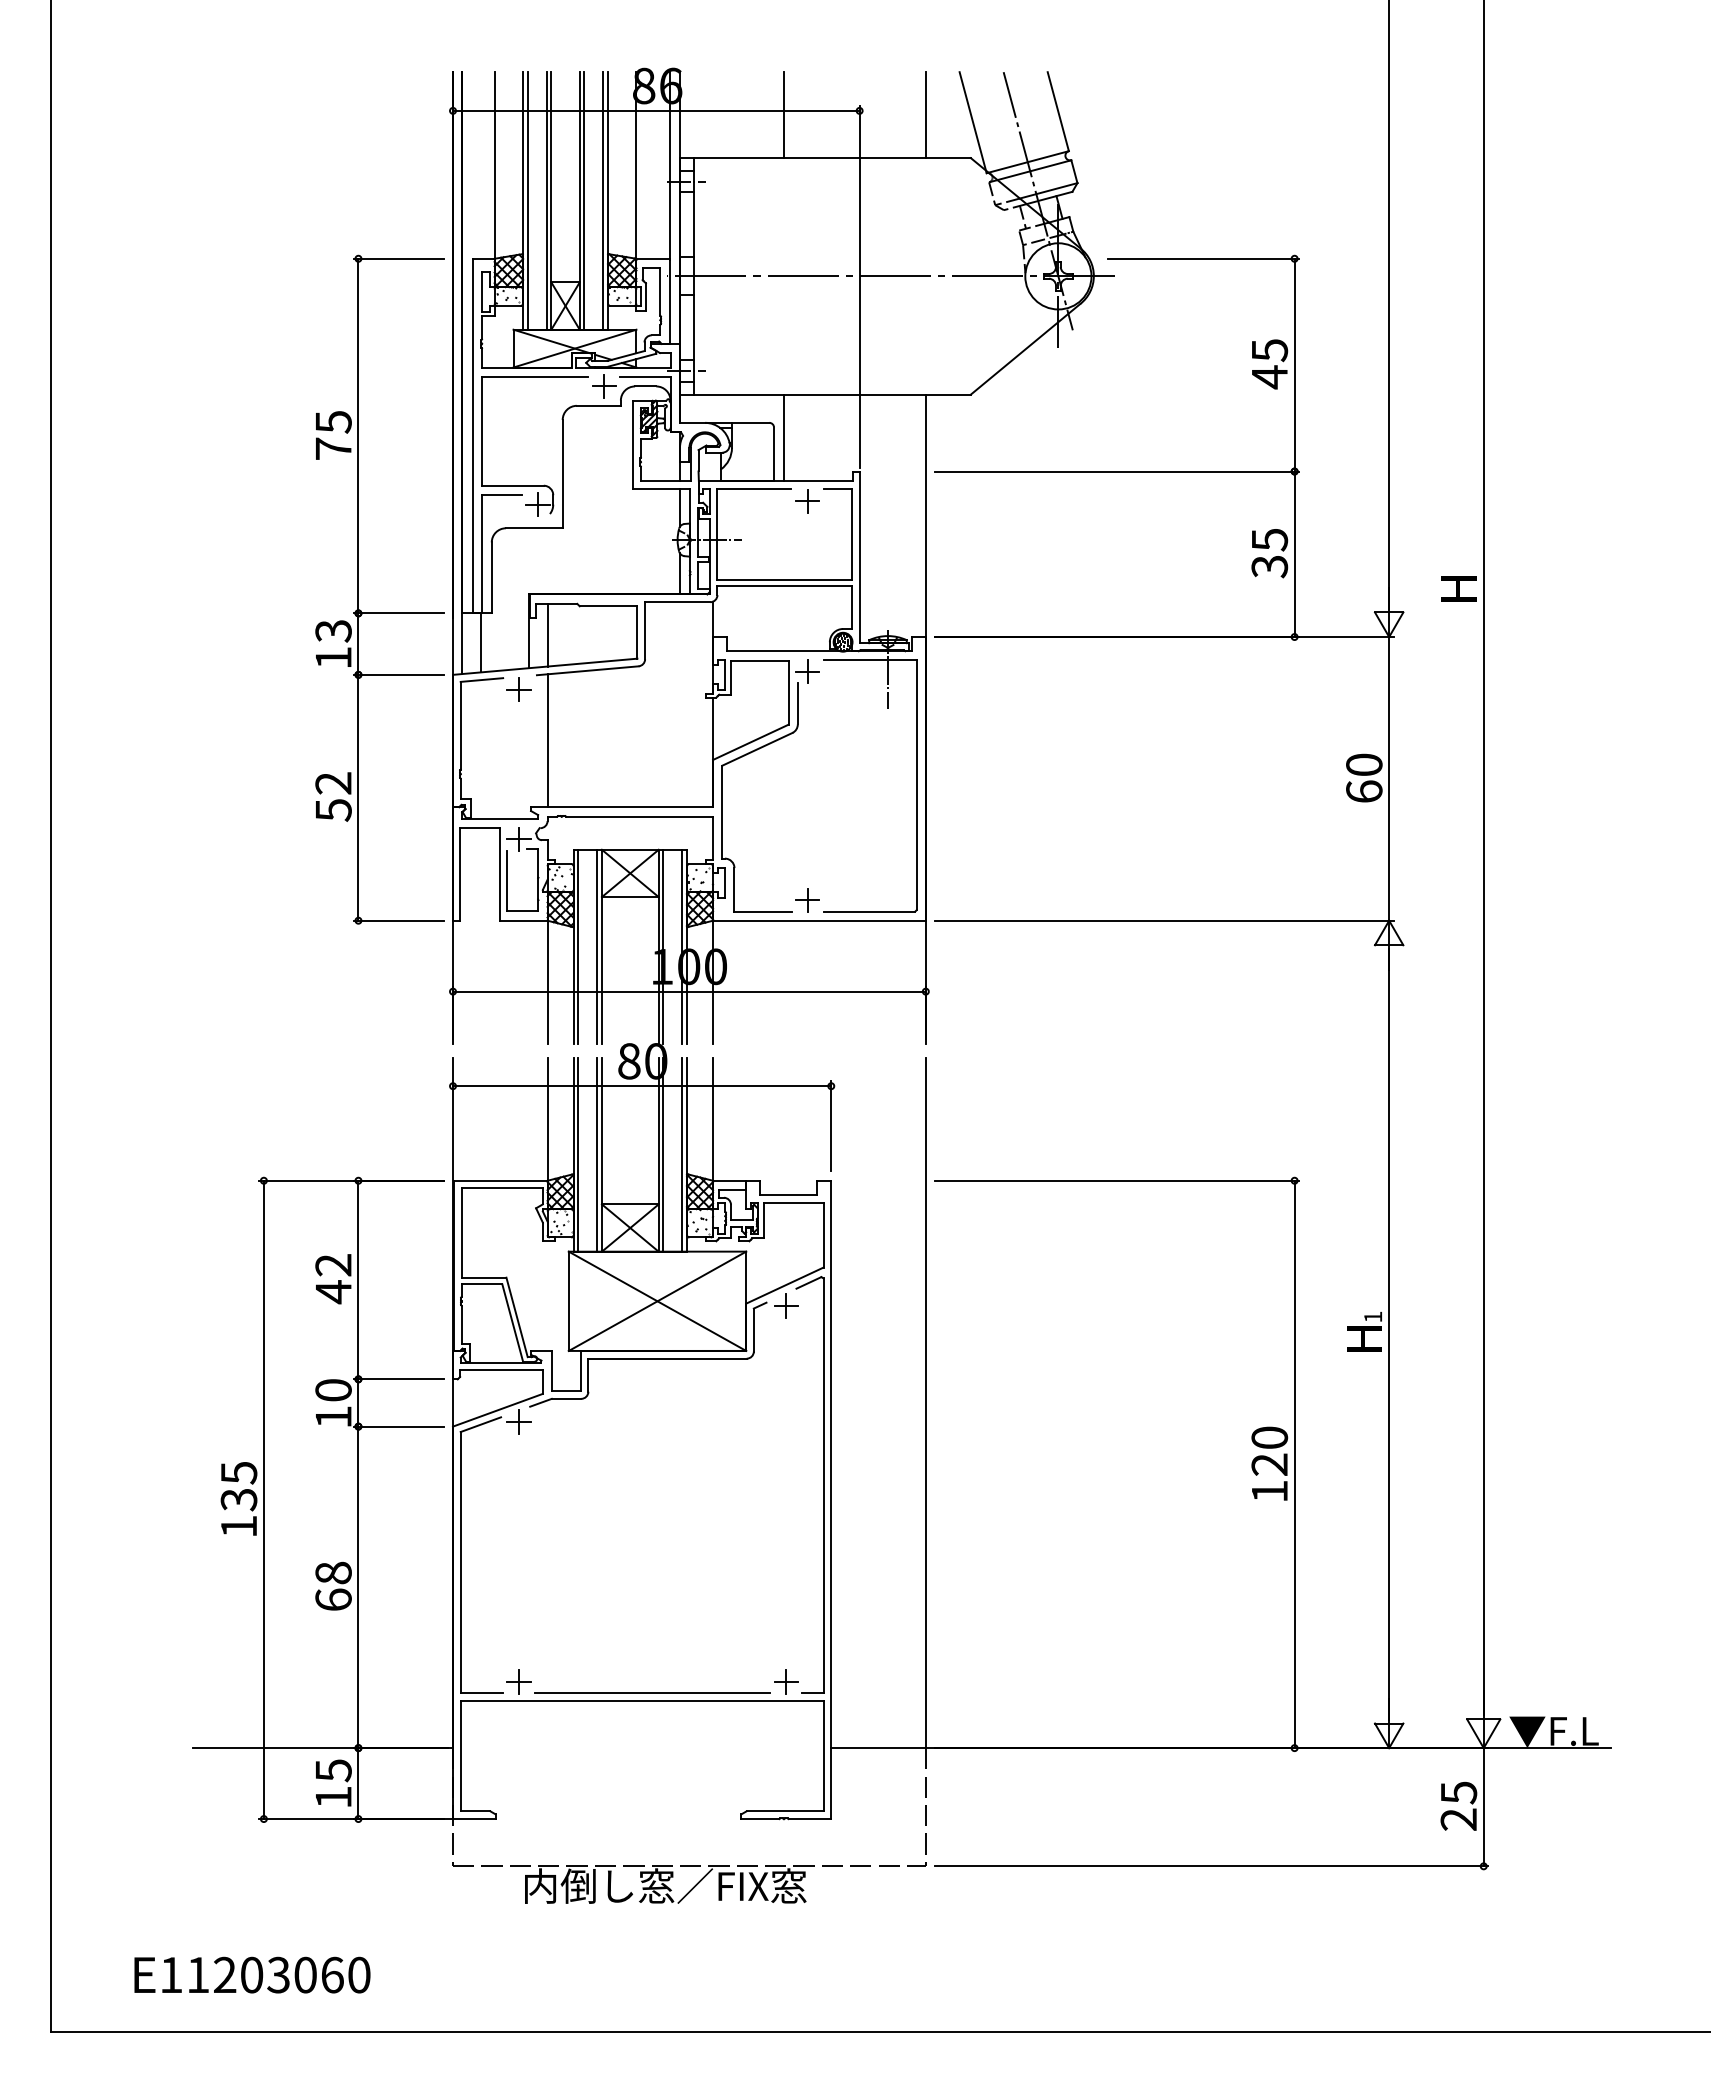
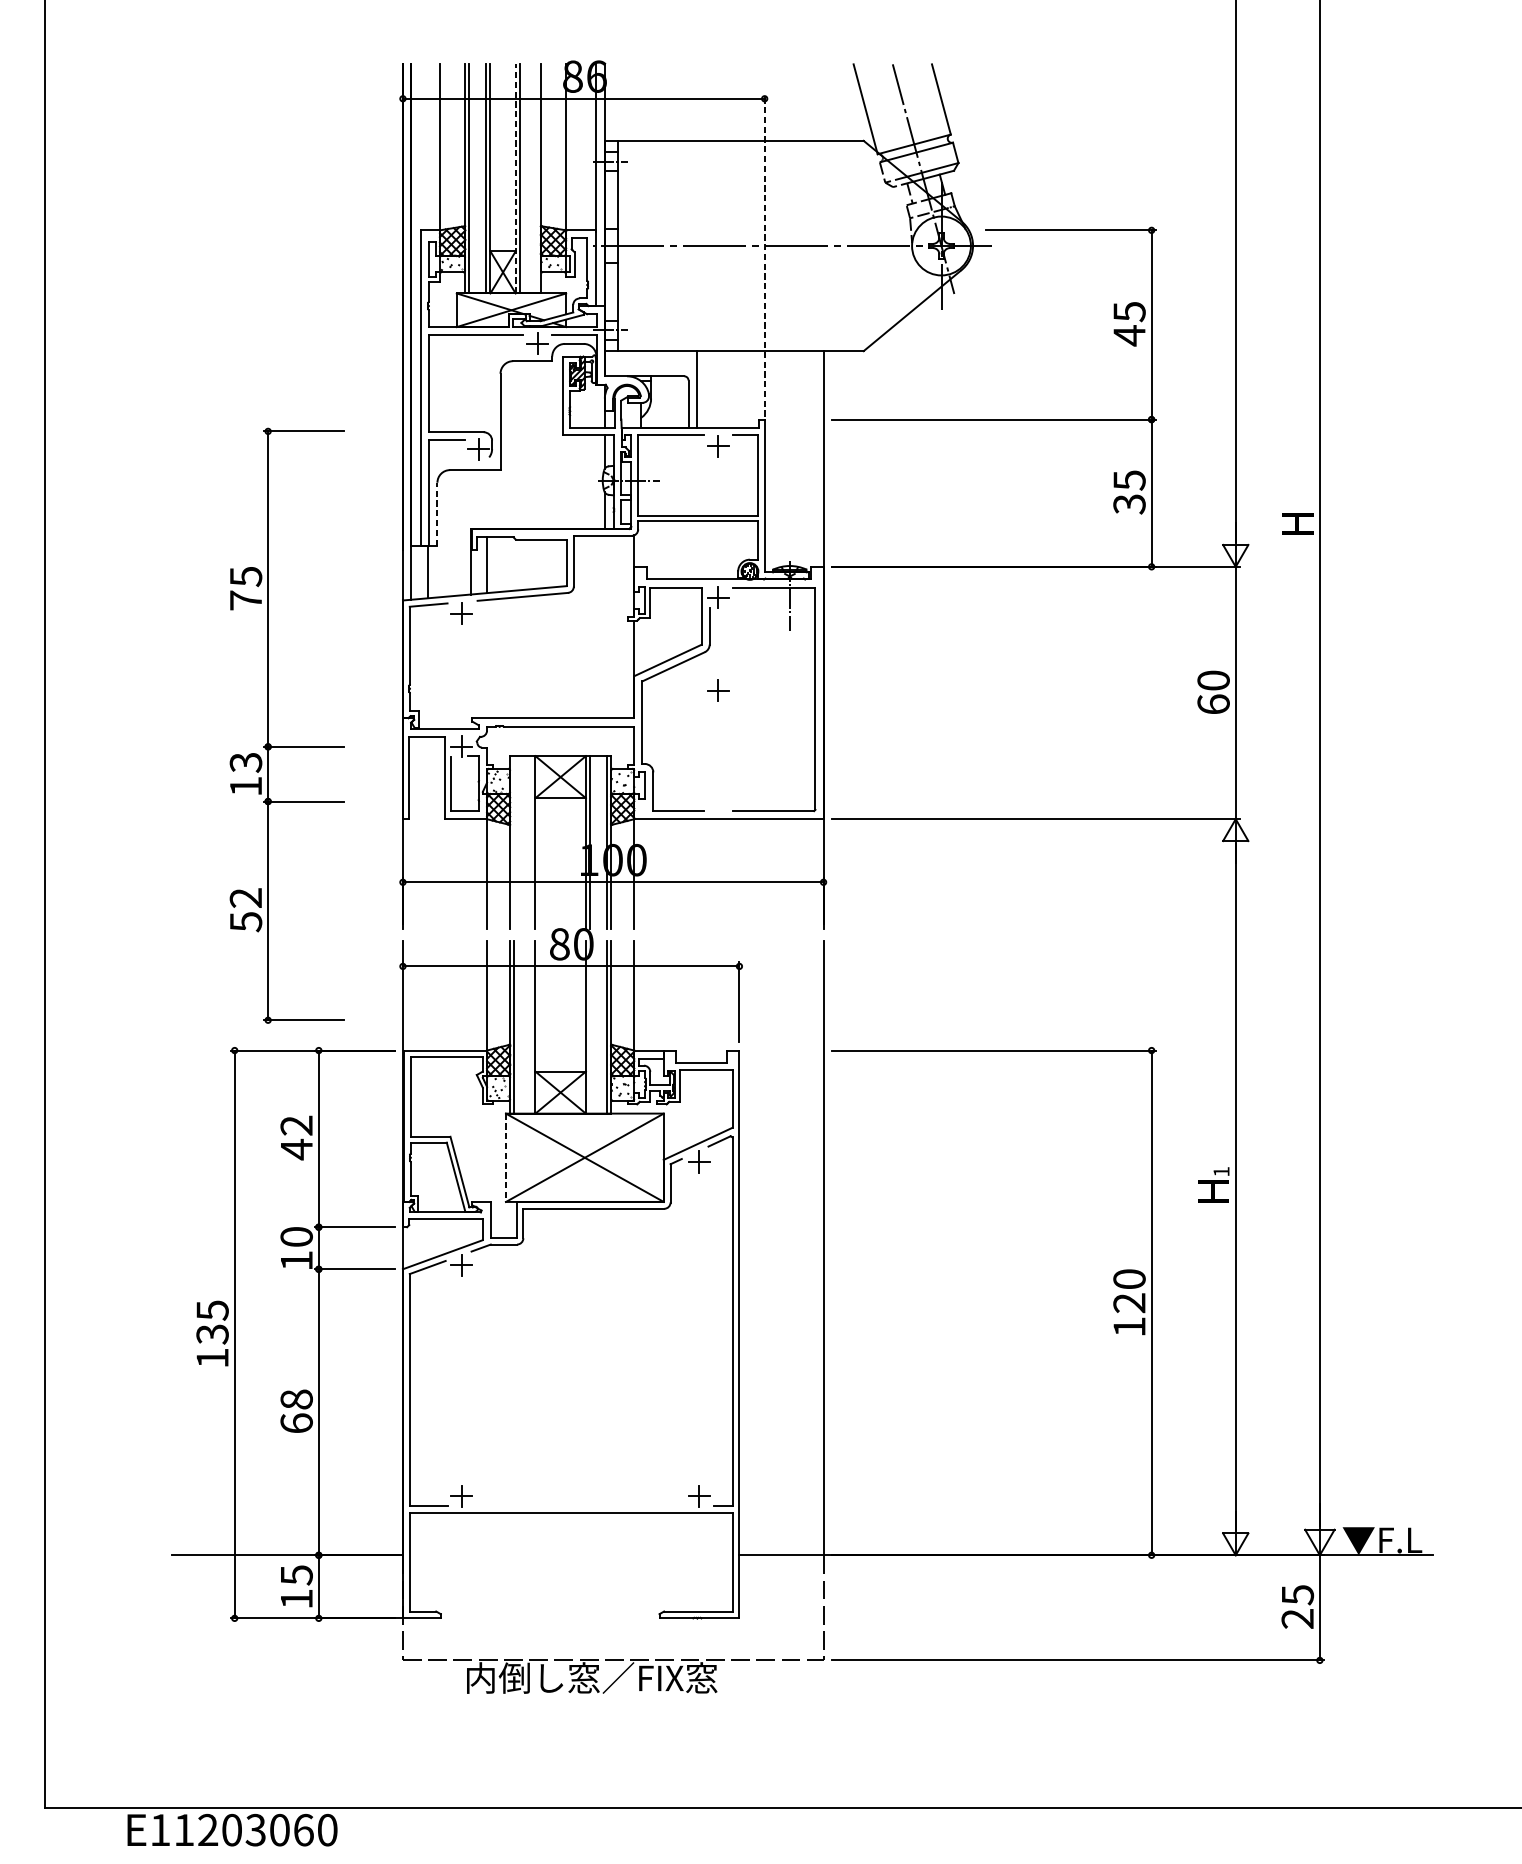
line: (783, 115) -> (696, 102), removed
line: (925, 115) -> (823, 102), removed
line: (579, 200) -> (515, 178), solid -> dashed
line: (603, 200) -> (536, 178), removed
line: (859, 286) -> (764, 255), solid -> dashed
line: (491, 577) -> (437, 513), solid -> dashed
part: (358, 589) -> (268, 725), moved
line: (547, 740) -> (487, 658), removed
part: (807, 900) -> (718, 690), moved
line: (578, 946) -> (514, 842), removed
line: (597, 946) -> (531, 842), removed
line: (597, 1154) -> (531, 1027), removed
line: (663, 1154) -> (590, 1027), removed
line: (568, 1301) -> (505, 1157), solid -> dashed
line: (652, 1693) -> (580, 1506), removed
text: (252, 1974) -> (232, 1829), moved

